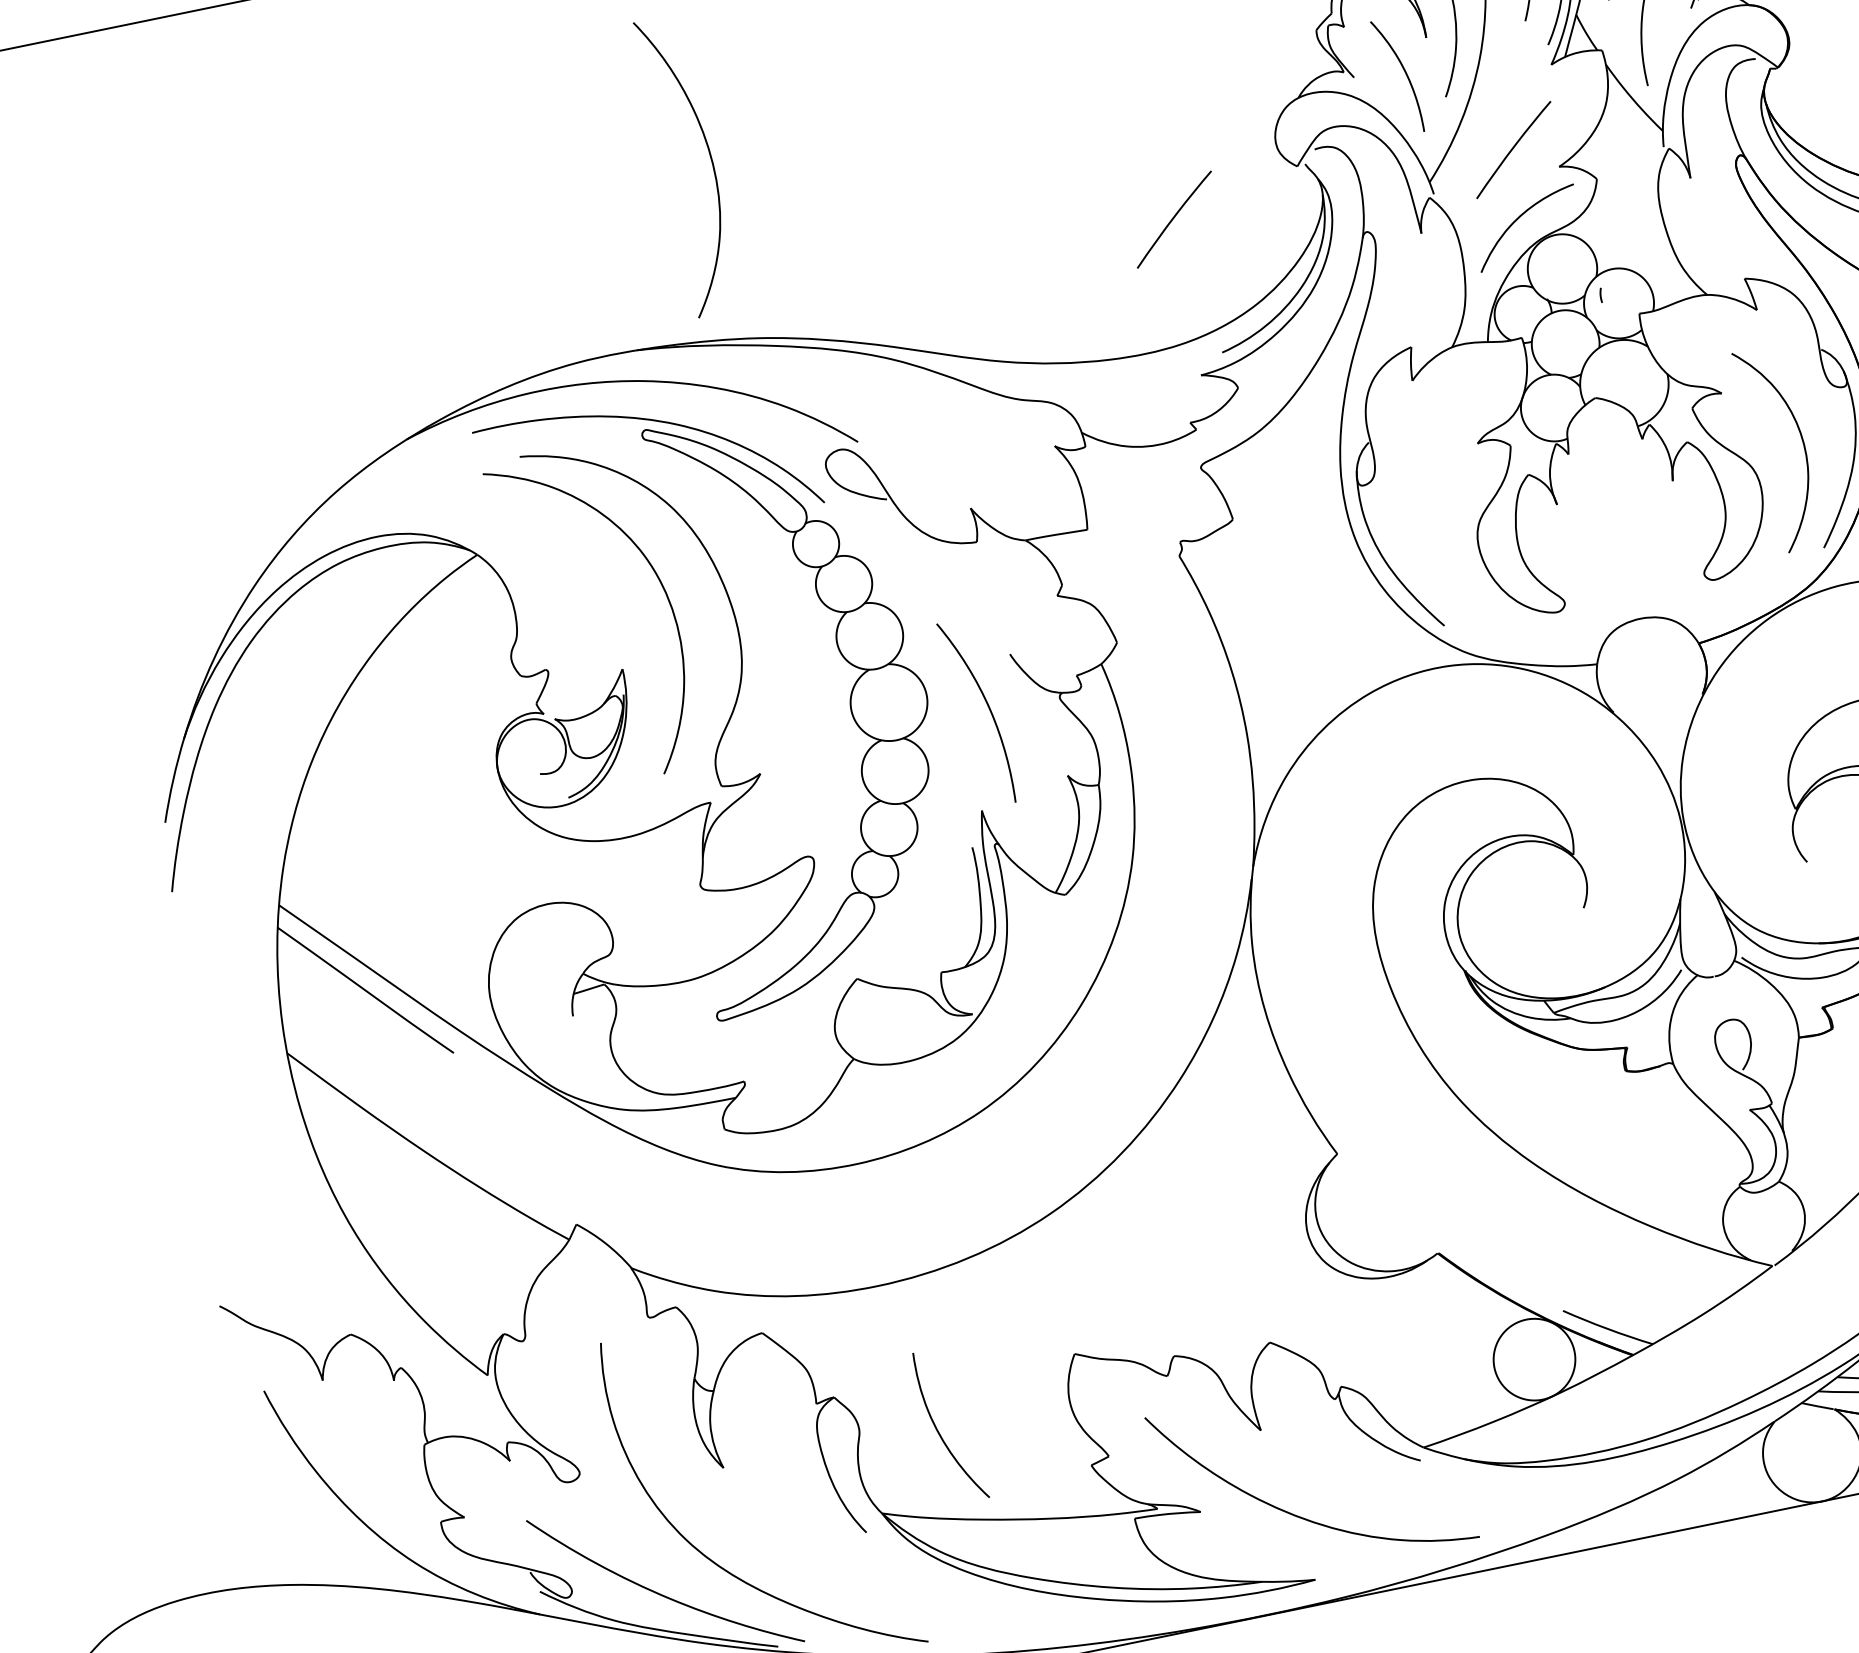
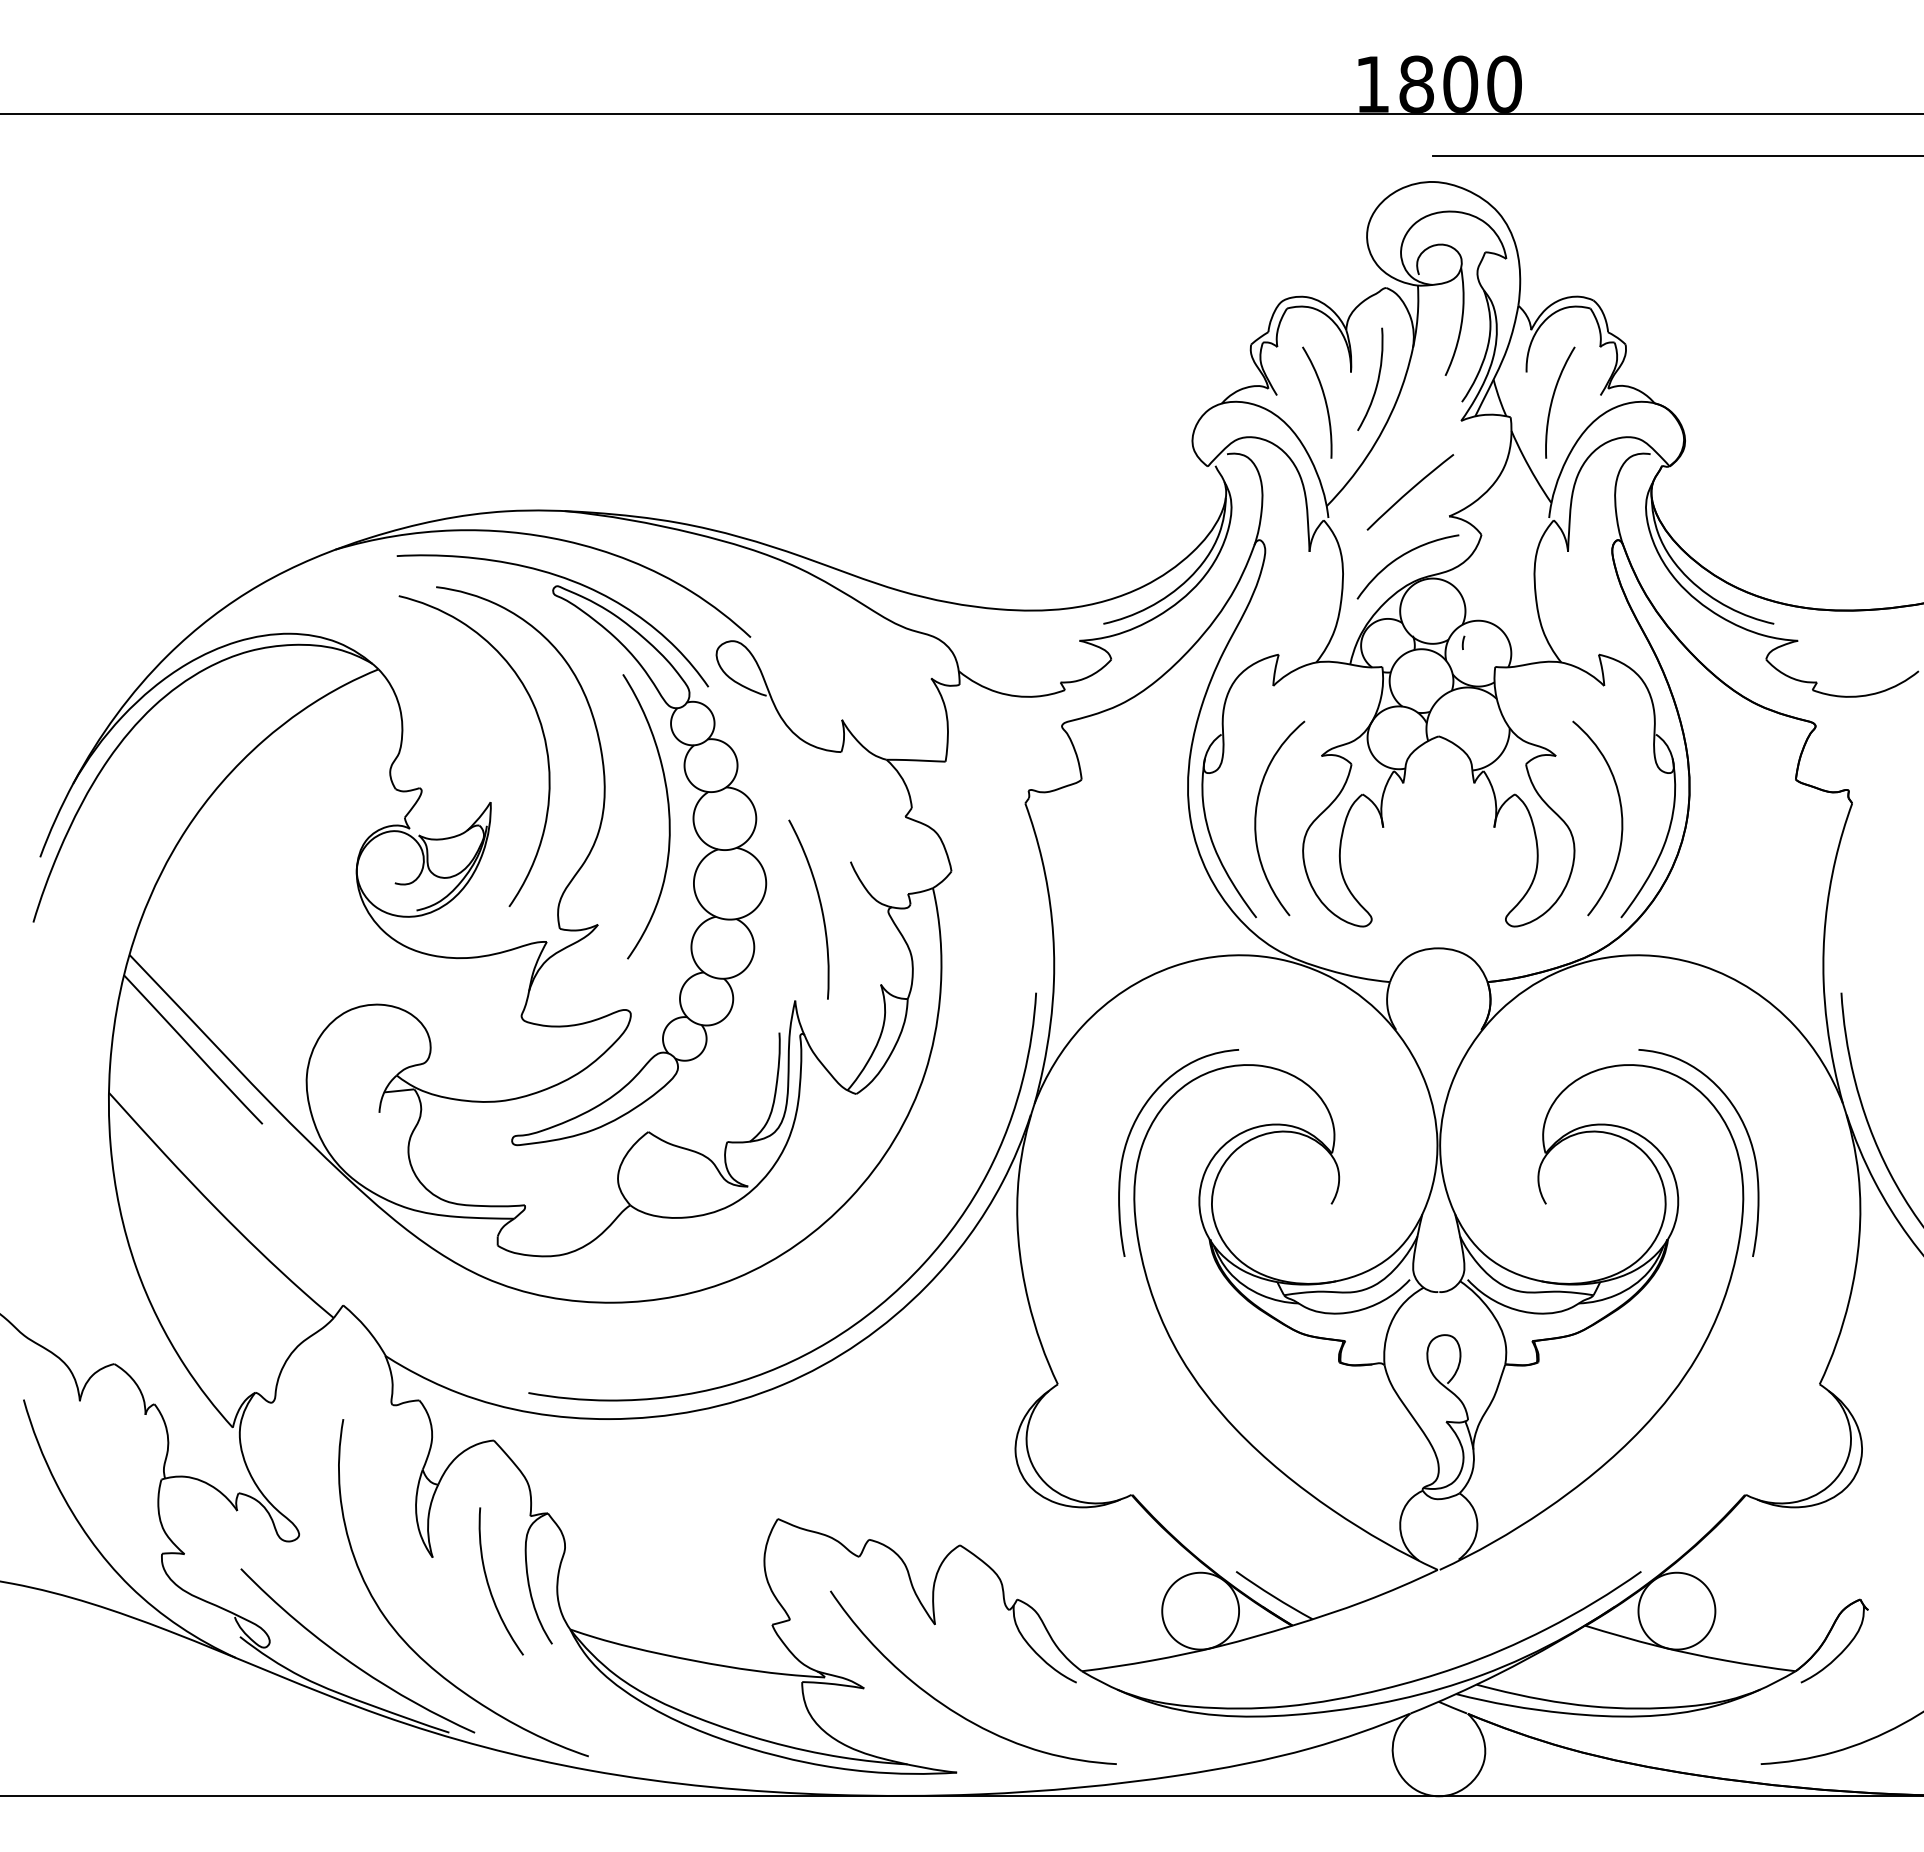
curve: (711, 160) -> (668, 816), moved
curve: (1174, 218) -> (1084, 491), removed
curve: (1423, 522) -> (1256, 818), added
curve: (1360, 876) -> (1131, 1132), added
curve: (1126, 1118) -> (870, 1311), added
curve: (939, 1431) -> (489, 1584), moved

